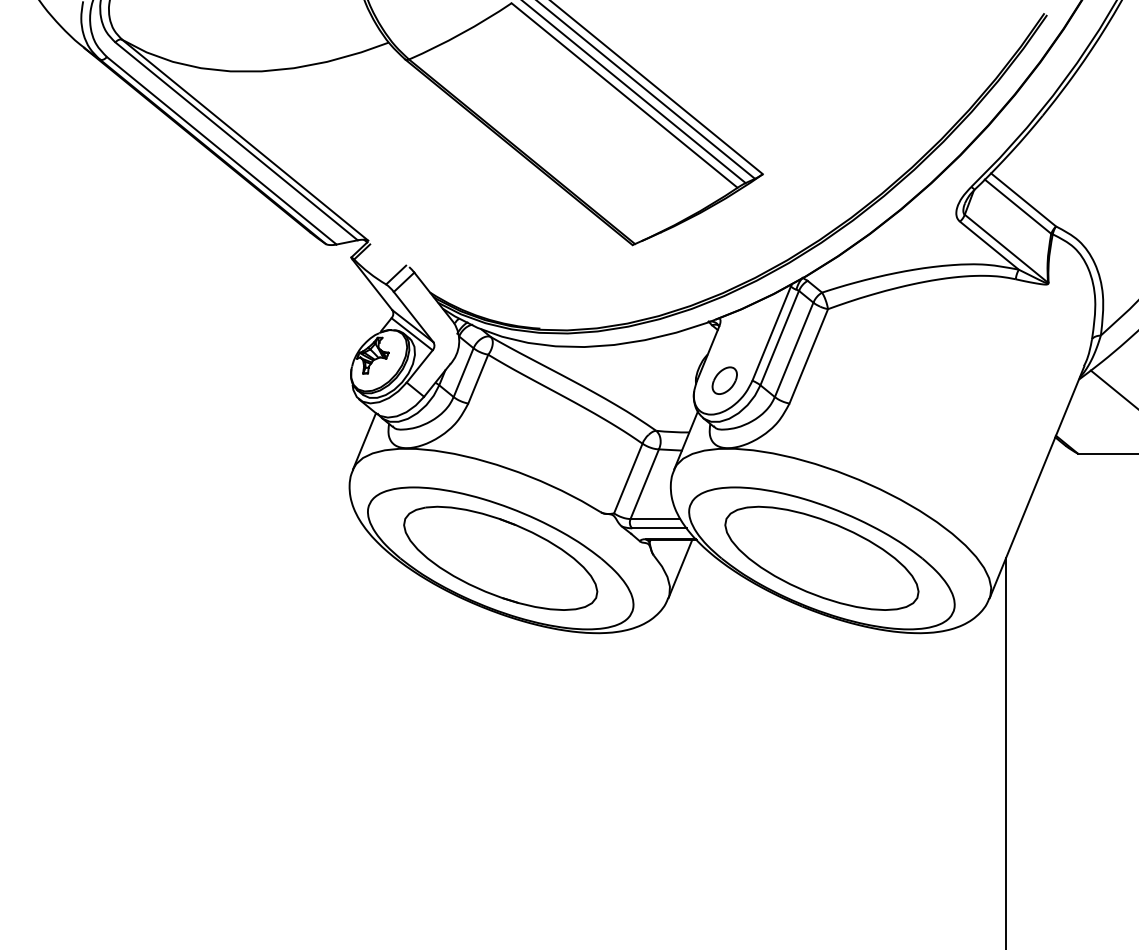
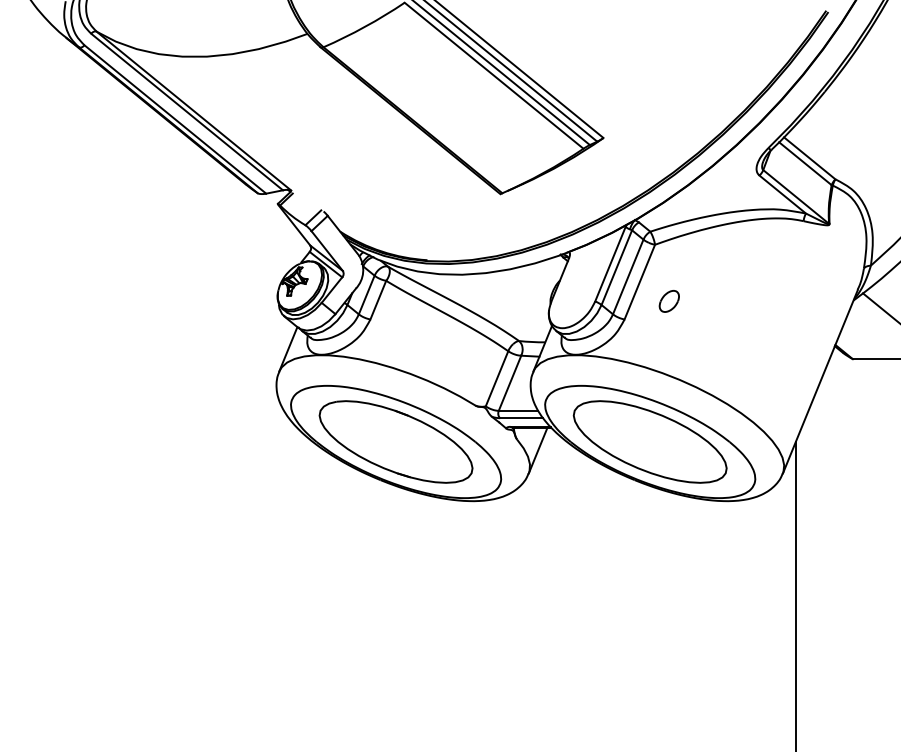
part: (723, 380) -> (668, 301), moved

